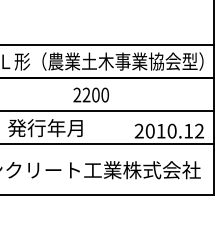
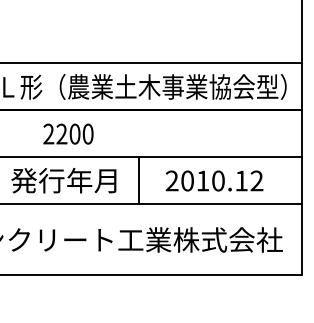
text: (91, 94) -> (68, 133), moved
line: (99, 127) -> (139, 179), added
text: (169, 130) -> (214, 180), moved

